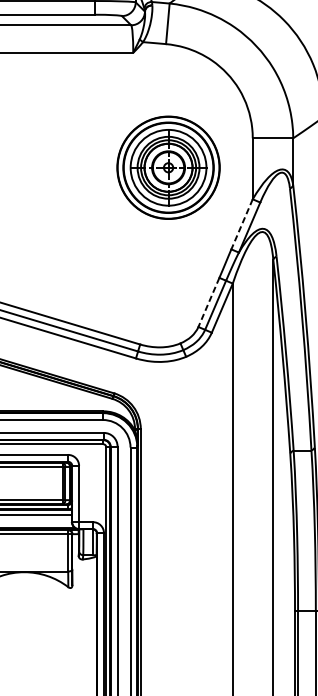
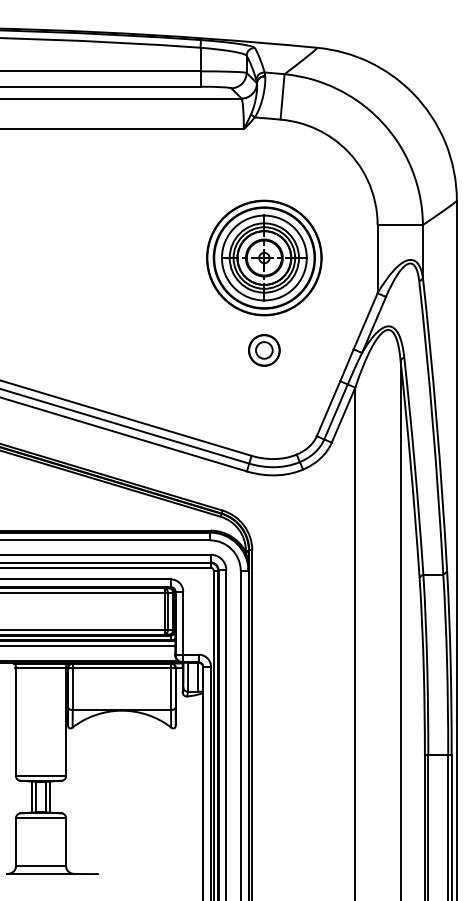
part: (168, 167) -> (264, 257), moved
line: (241, 224) -> (365, 321), dashed -> solid
part: (151, 250) -> (264, 350), added
line: (208, 302) -> (328, 408), dashed -> solid

